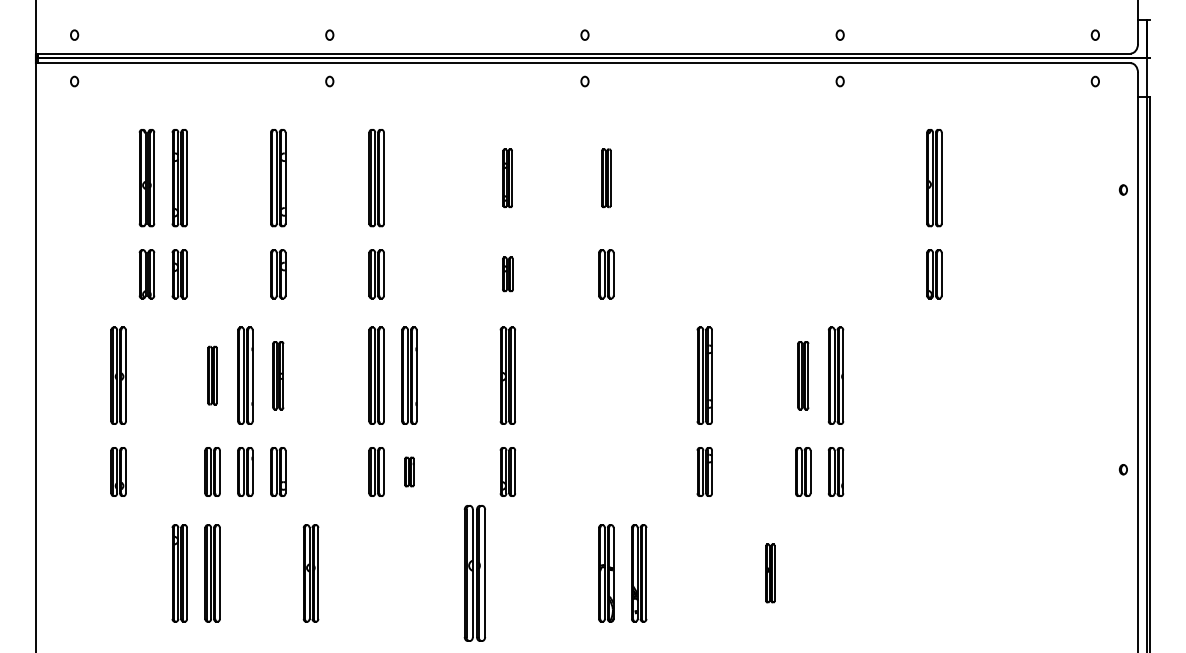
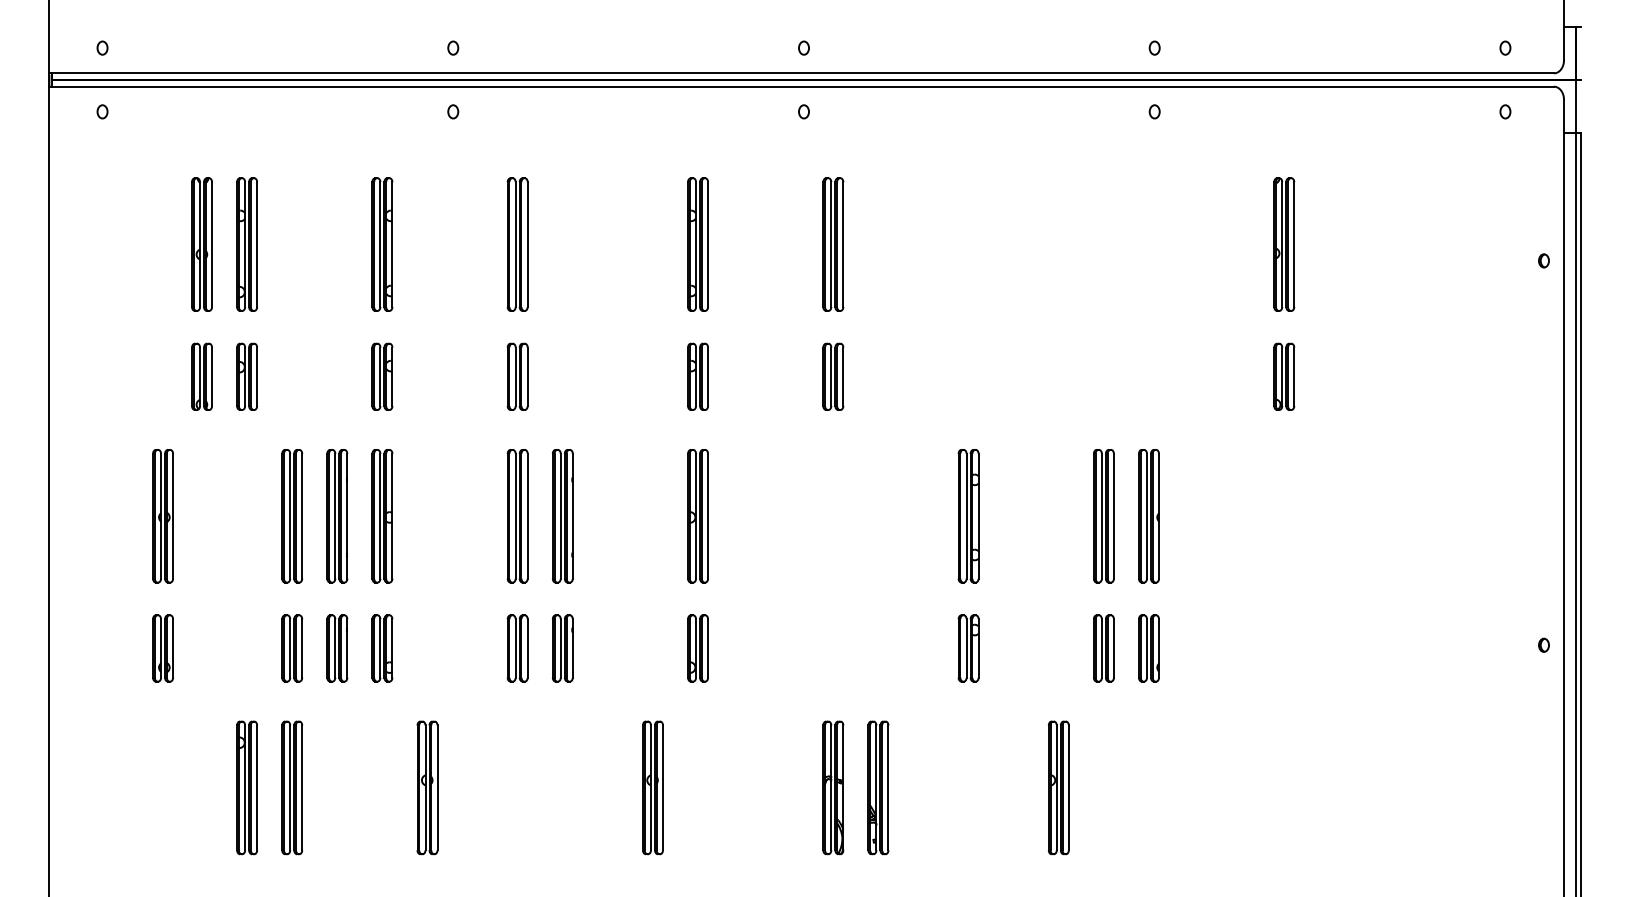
part: (507, 178) -> (697, 245), size x1.67
part: (606, 178) -> (833, 245), size x1.67
part: (507, 274) -> (697, 377), size x1.43
part: (212, 375) -> (292, 515), size x1.67
part: (278, 375) -> (382, 515), size x1.43
part: (803, 375) -> (1104, 515), size x1.43
part: (409, 471) -> (562, 647), size x1.67
part: (475, 573) -> (653, 787), size x0.71
part: (770, 573) -> (1058, 787), size x1.67

